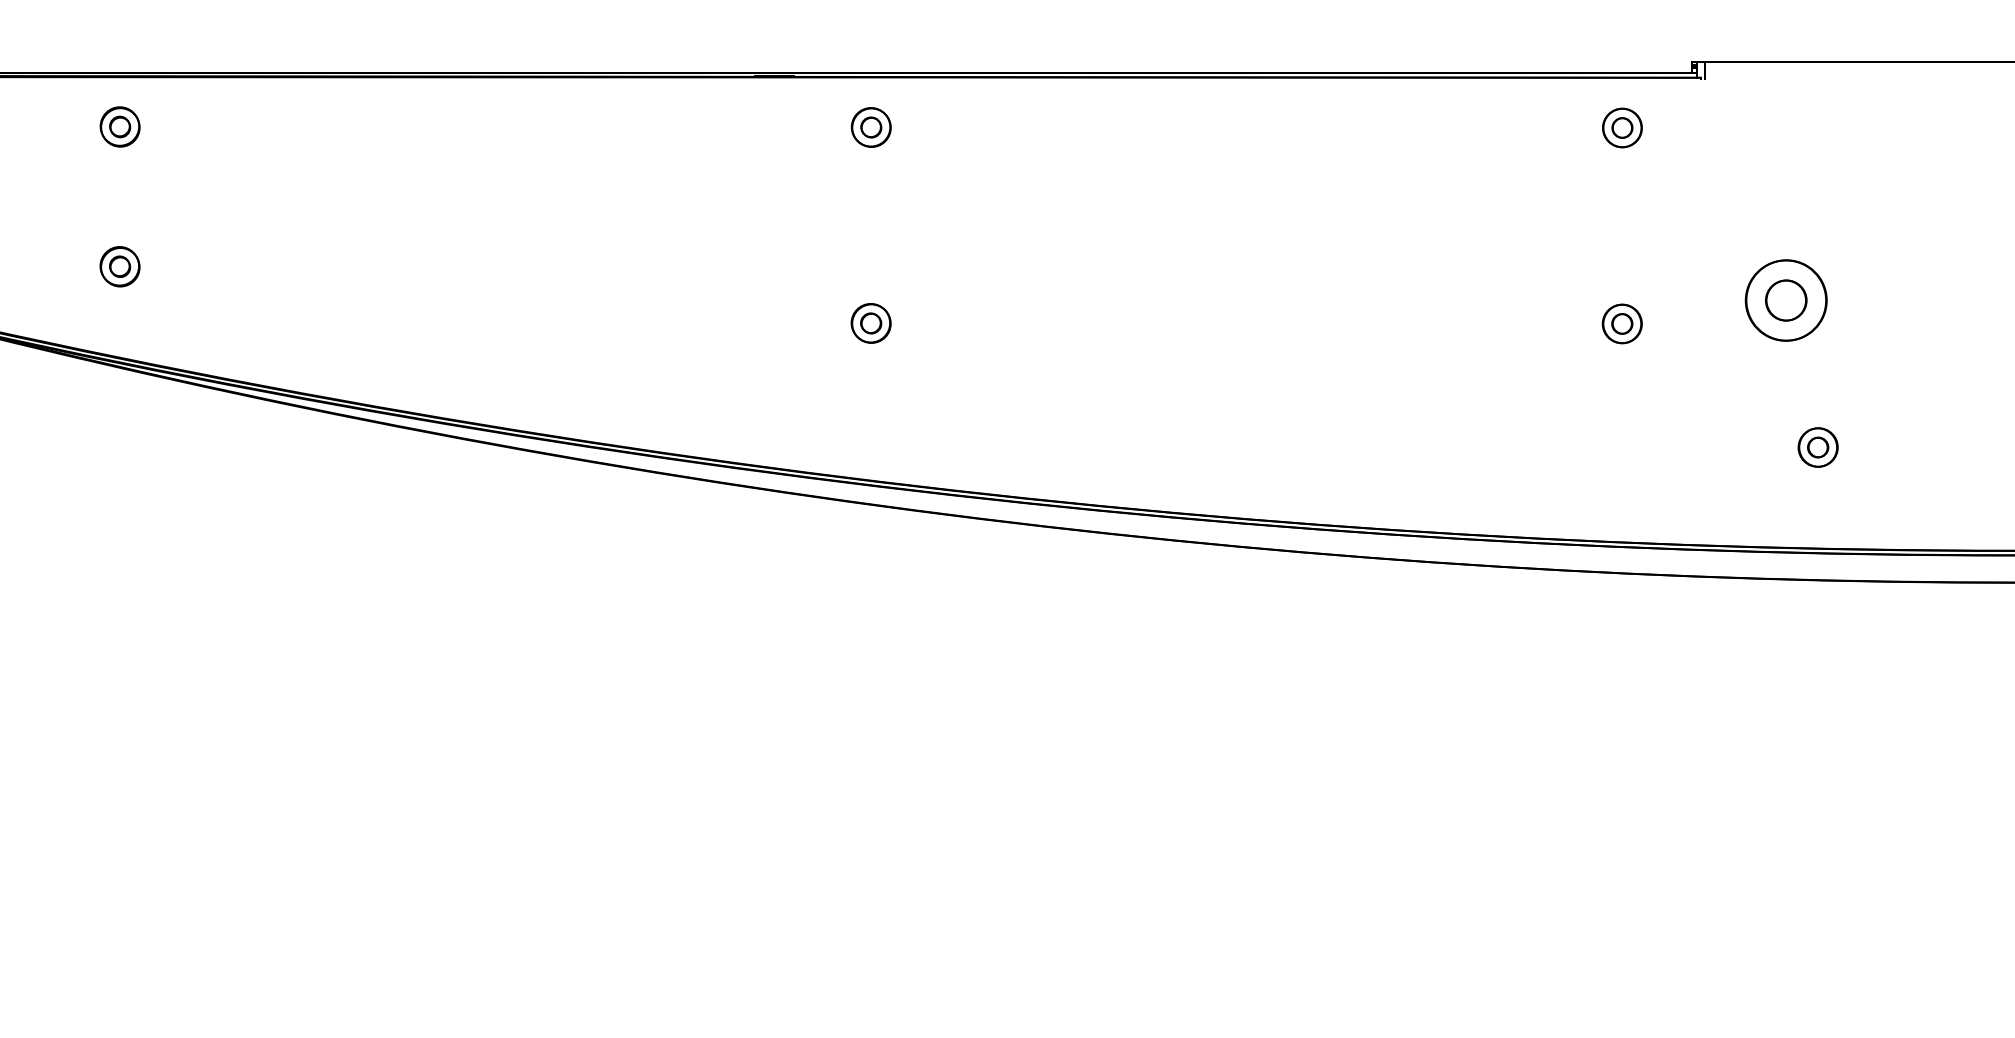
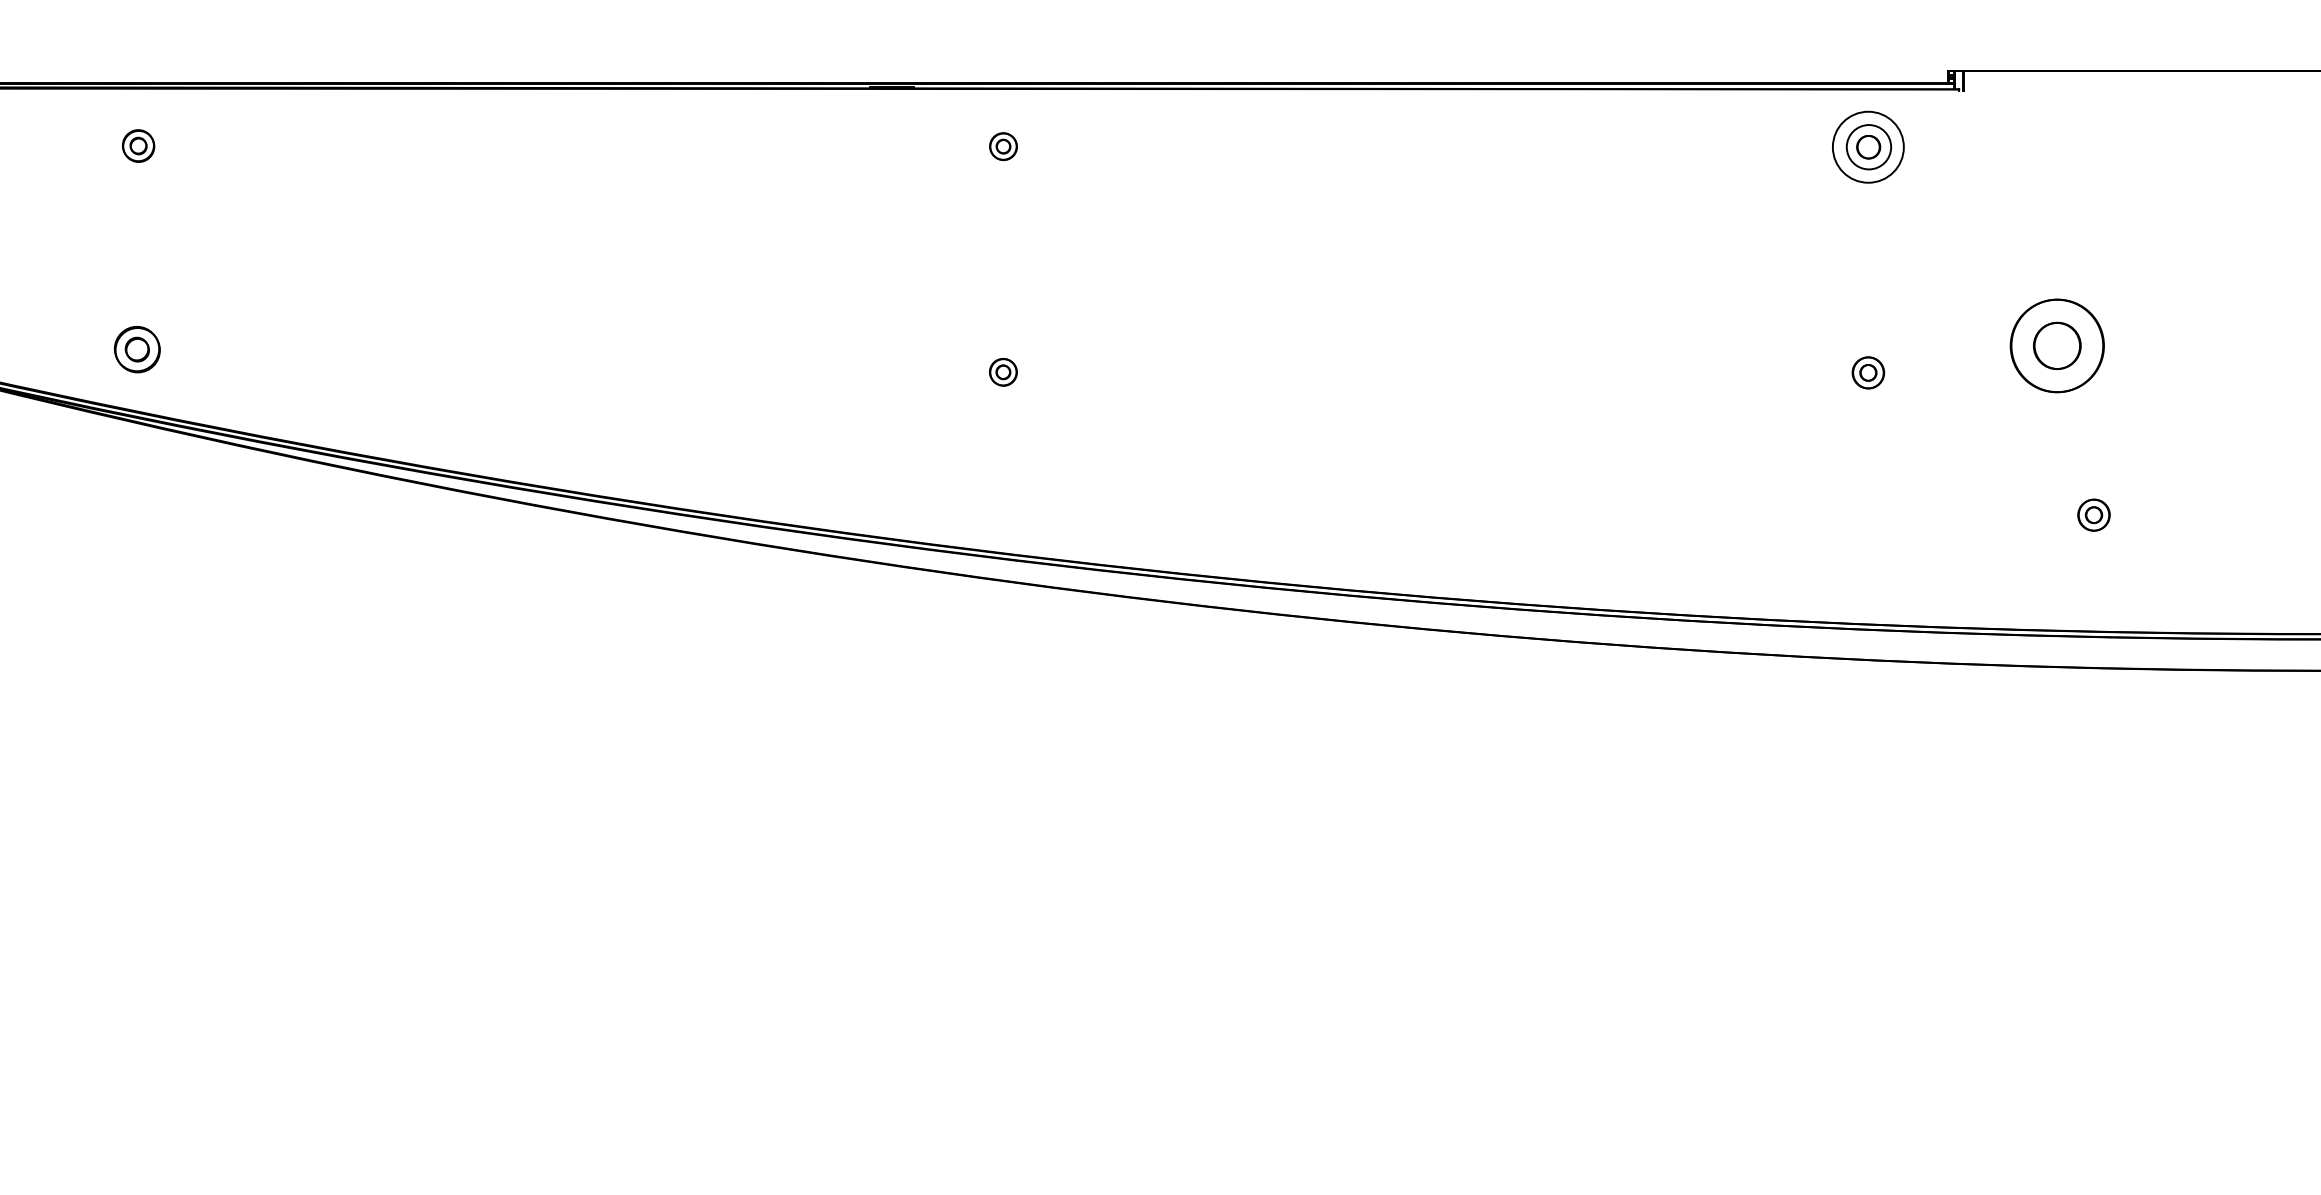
part: (119, 126) -> (137, 145), size x0.7
part: (870, 127) -> (1002, 146), size x0.6
circle: (1621, 127) -> (1867, 146), size x1.6
part: (119, 266) -> (136, 349), moved
part: (870, 323) -> (1002, 372), size x0.6
part: (1621, 323) -> (1867, 372), size x0.7
part: (1817, 447) -> (2093, 515), size x0.7

